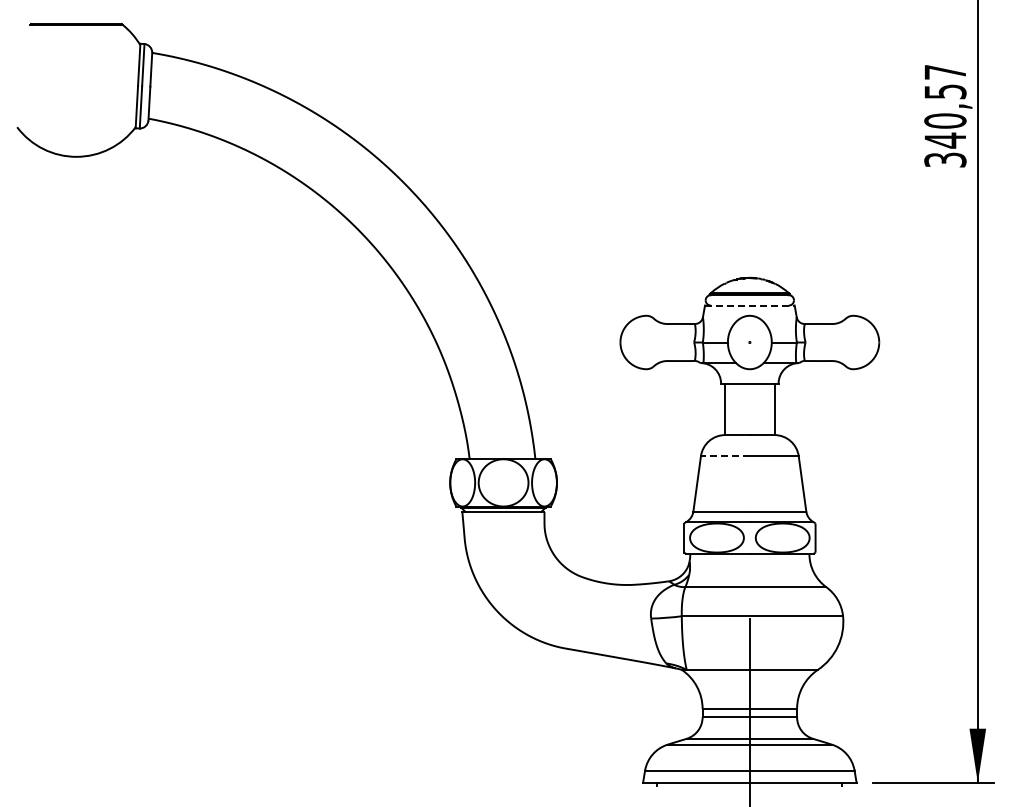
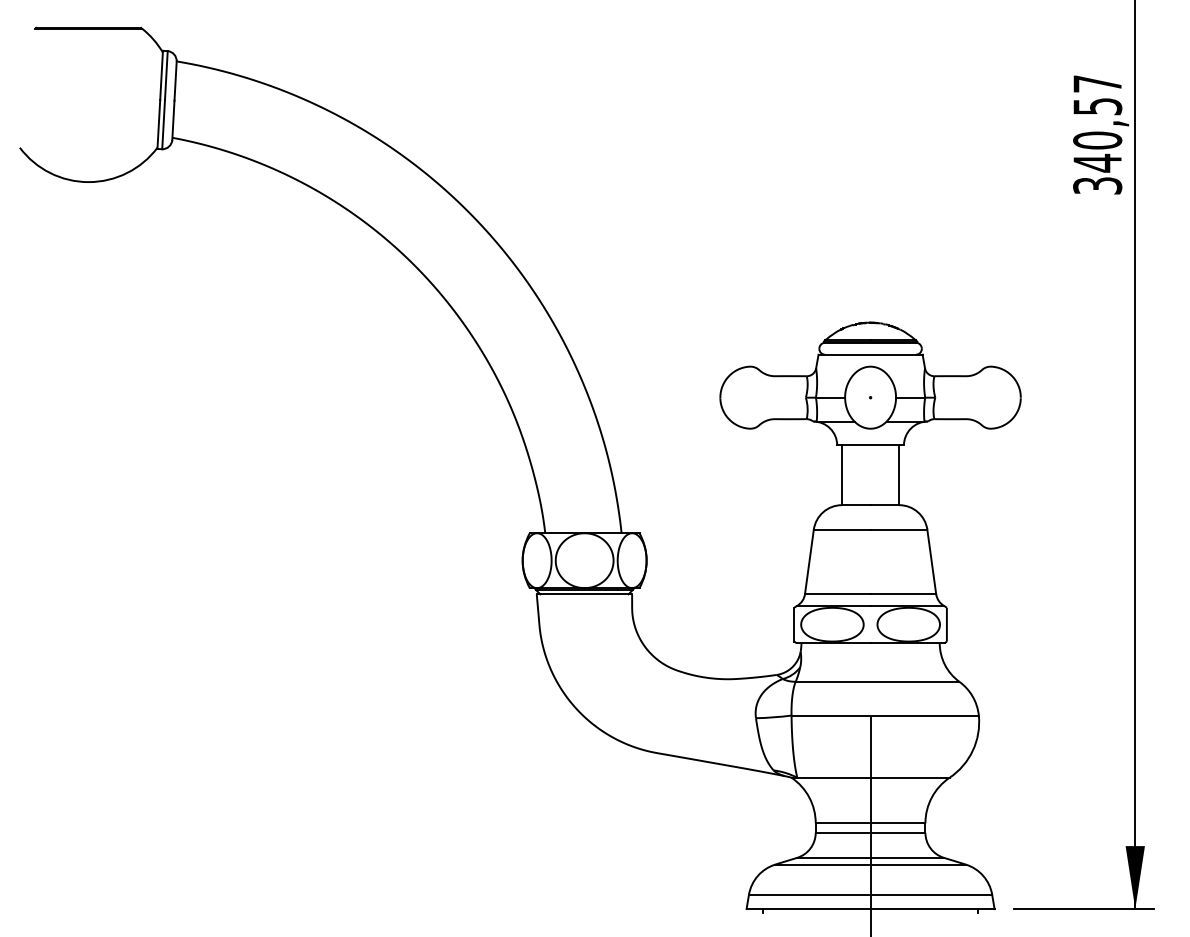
line: (749, 305) -> (870, 354), dashed -> solid
line: (724, 456) -> (841, 530), dashed -> solid

